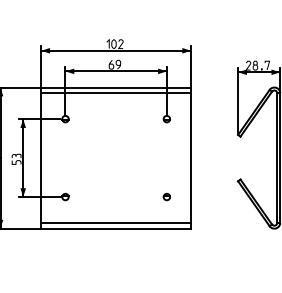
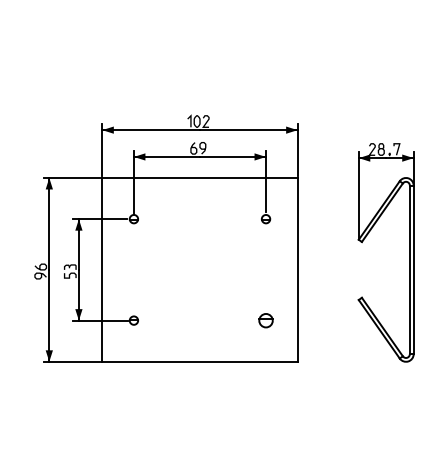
line: (115, 93) -> (199, 185), removed
part: (166, 196) -> (265, 320), size x1.6
line: (115, 223) -> (199, 354), removed

